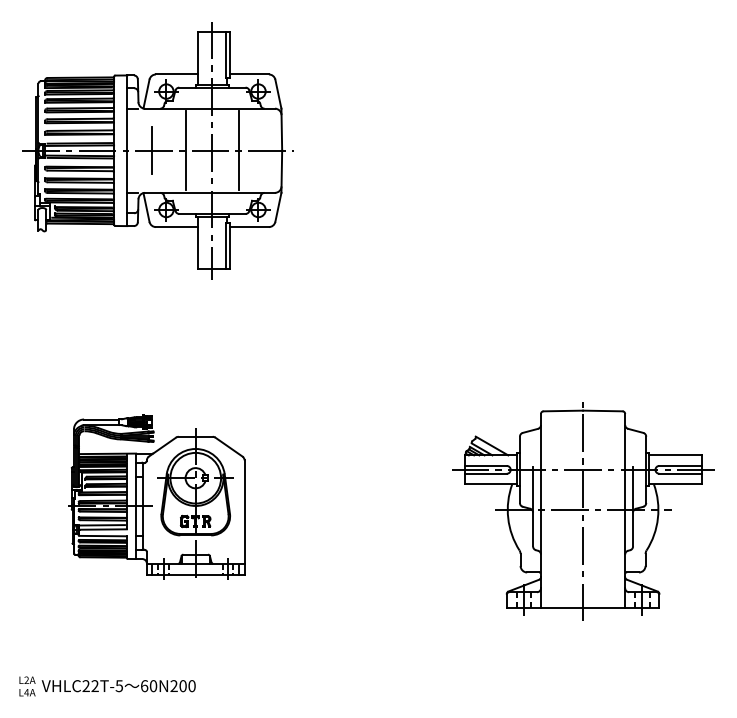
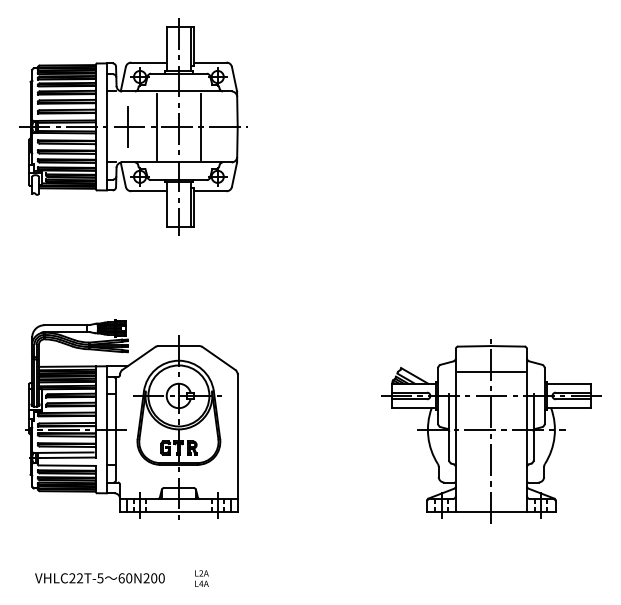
line: (583, 440) -> (491, 371), added
part: (156, 497) -> (131, 419), size x1.43
text: (26, 686) -> (201, 578), moved

